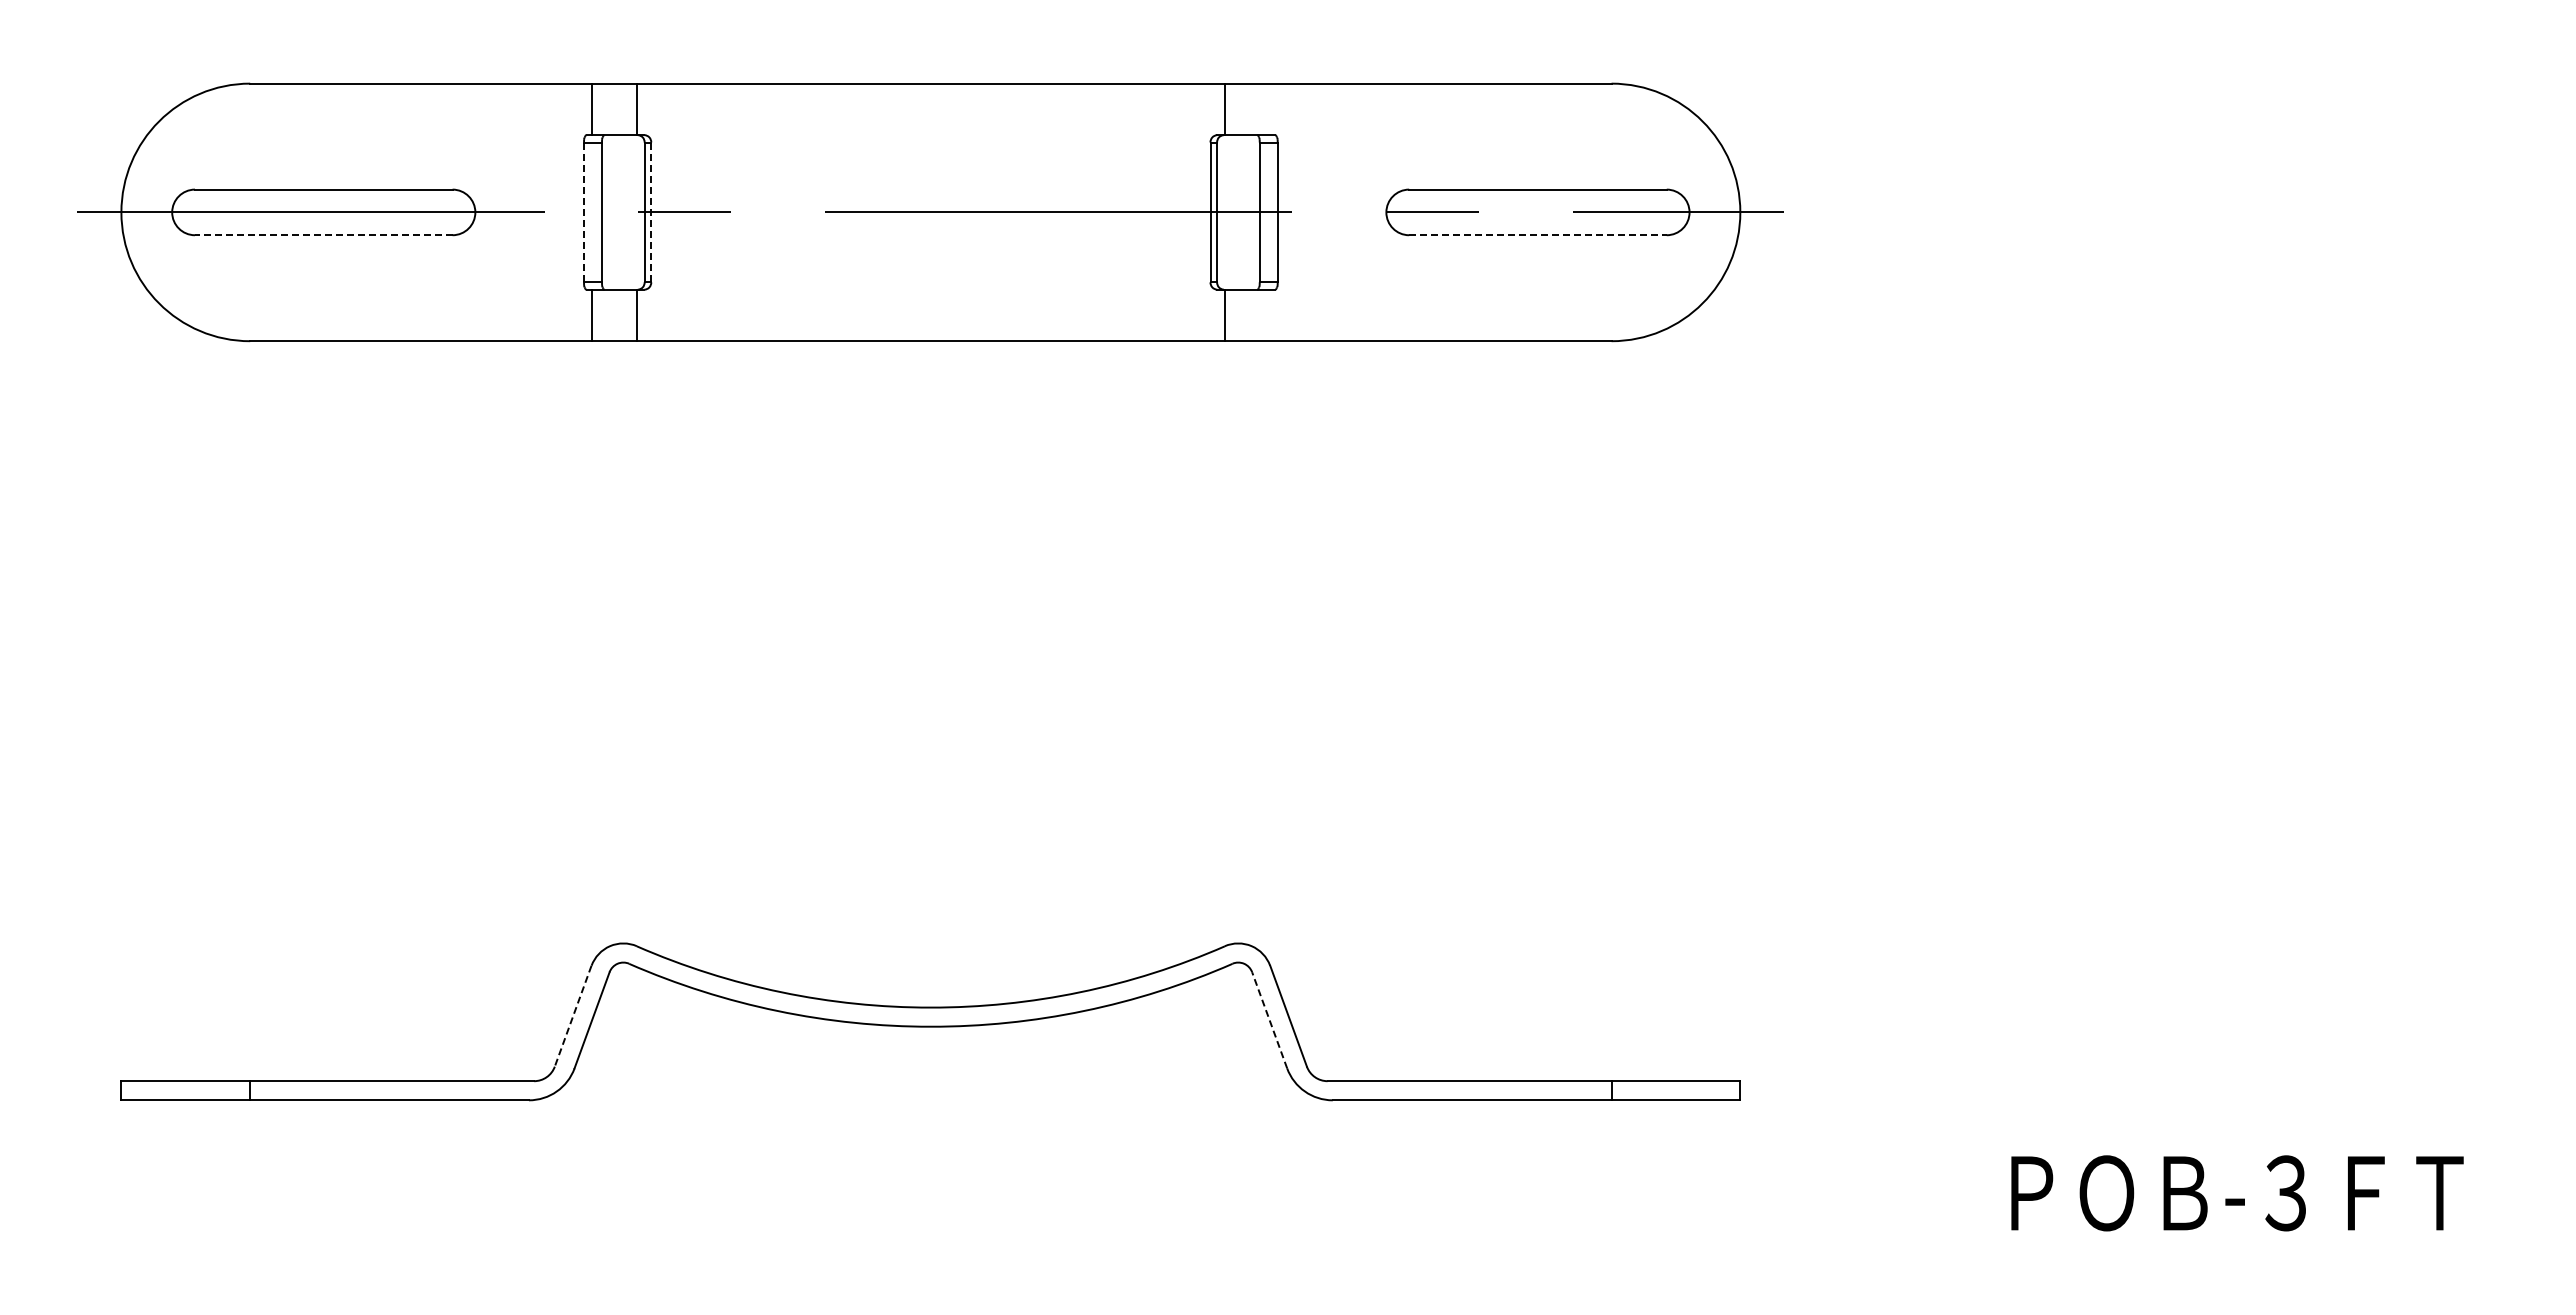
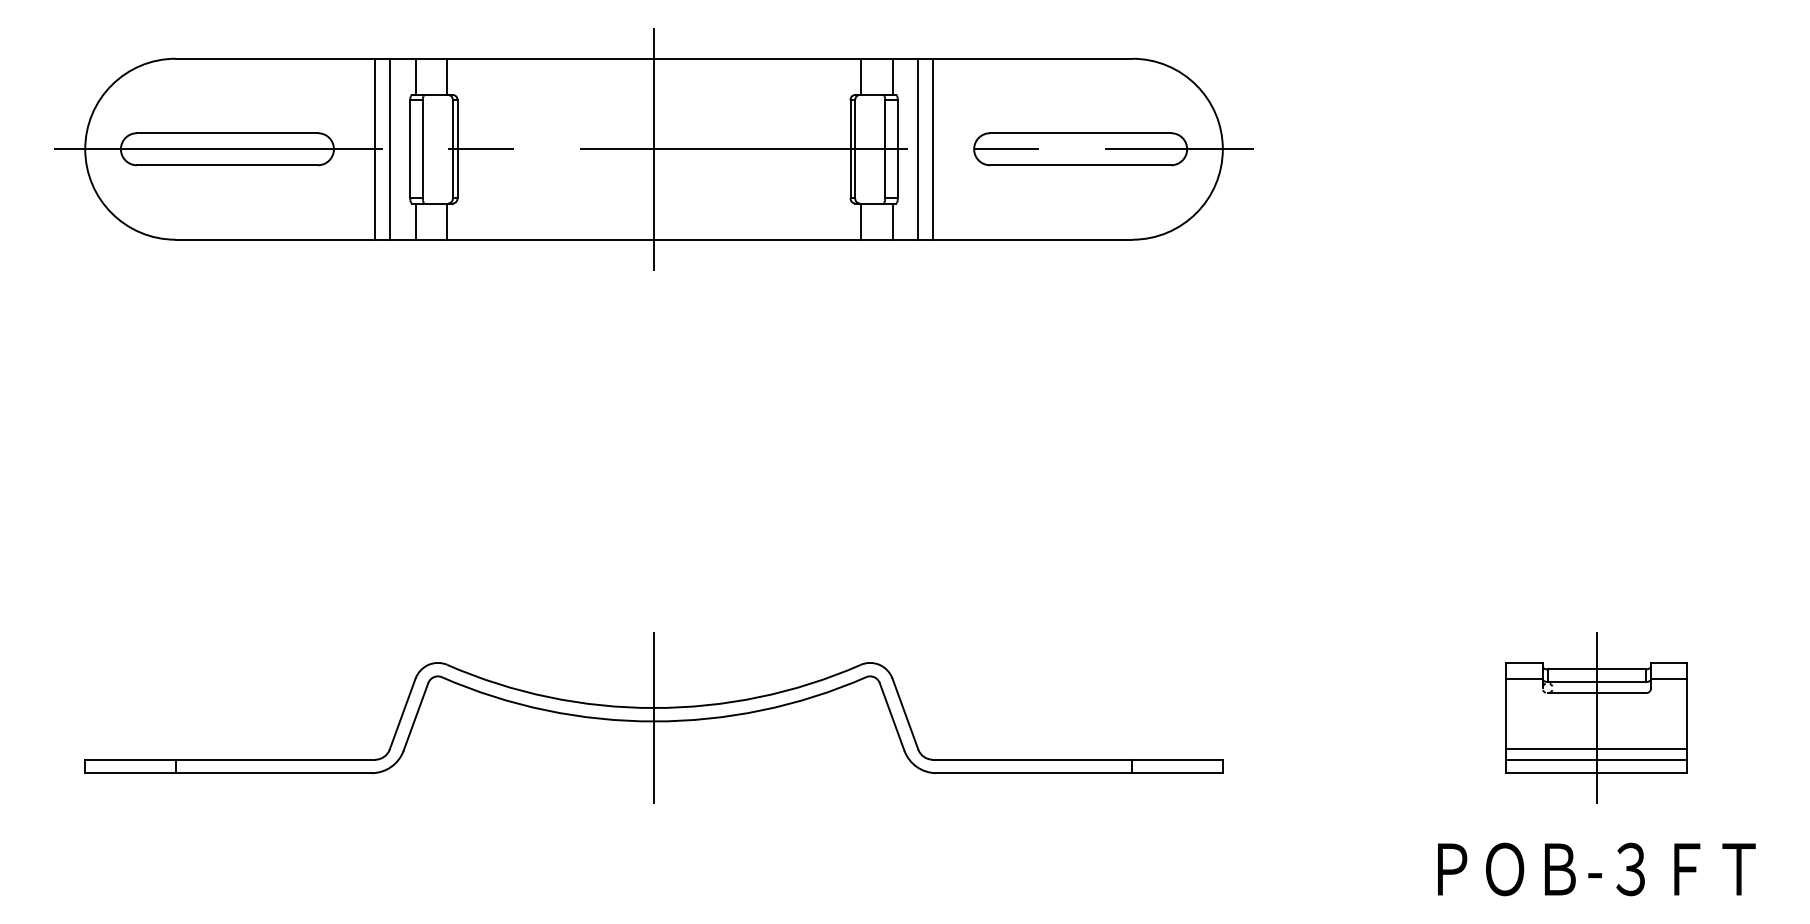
line: (1270, 109) -> (892, 76), added
line: (534, 212) -> (375, 149), added
line: (554, 212) -> (389, 149), added
line: (583, 212) -> (409, 149), dashed -> solid
line: (651, 212) -> (457, 149), dashed -> solid
line: (930, 212) -> (653, 149), added
line: (1306, 212) -> (917, 149), added
line: (1327, 212) -> (932, 149), added
line: (323, 235) -> (227, 165), dashed -> solid
line: (1537, 235) -> (1080, 165), dashed -> solid
line: (1270, 315) -> (892, 221), added
line: (573, 1016) -> (402, 714), dashed -> solid
line: (1269, 1019) -> (892, 716), dashed -> solid
line: (930, 1021) -> (653, 717), added
part: (2272, 1021) -> (1596, 717), added
text: (2237, 1193) -> (1596, 869), moved

